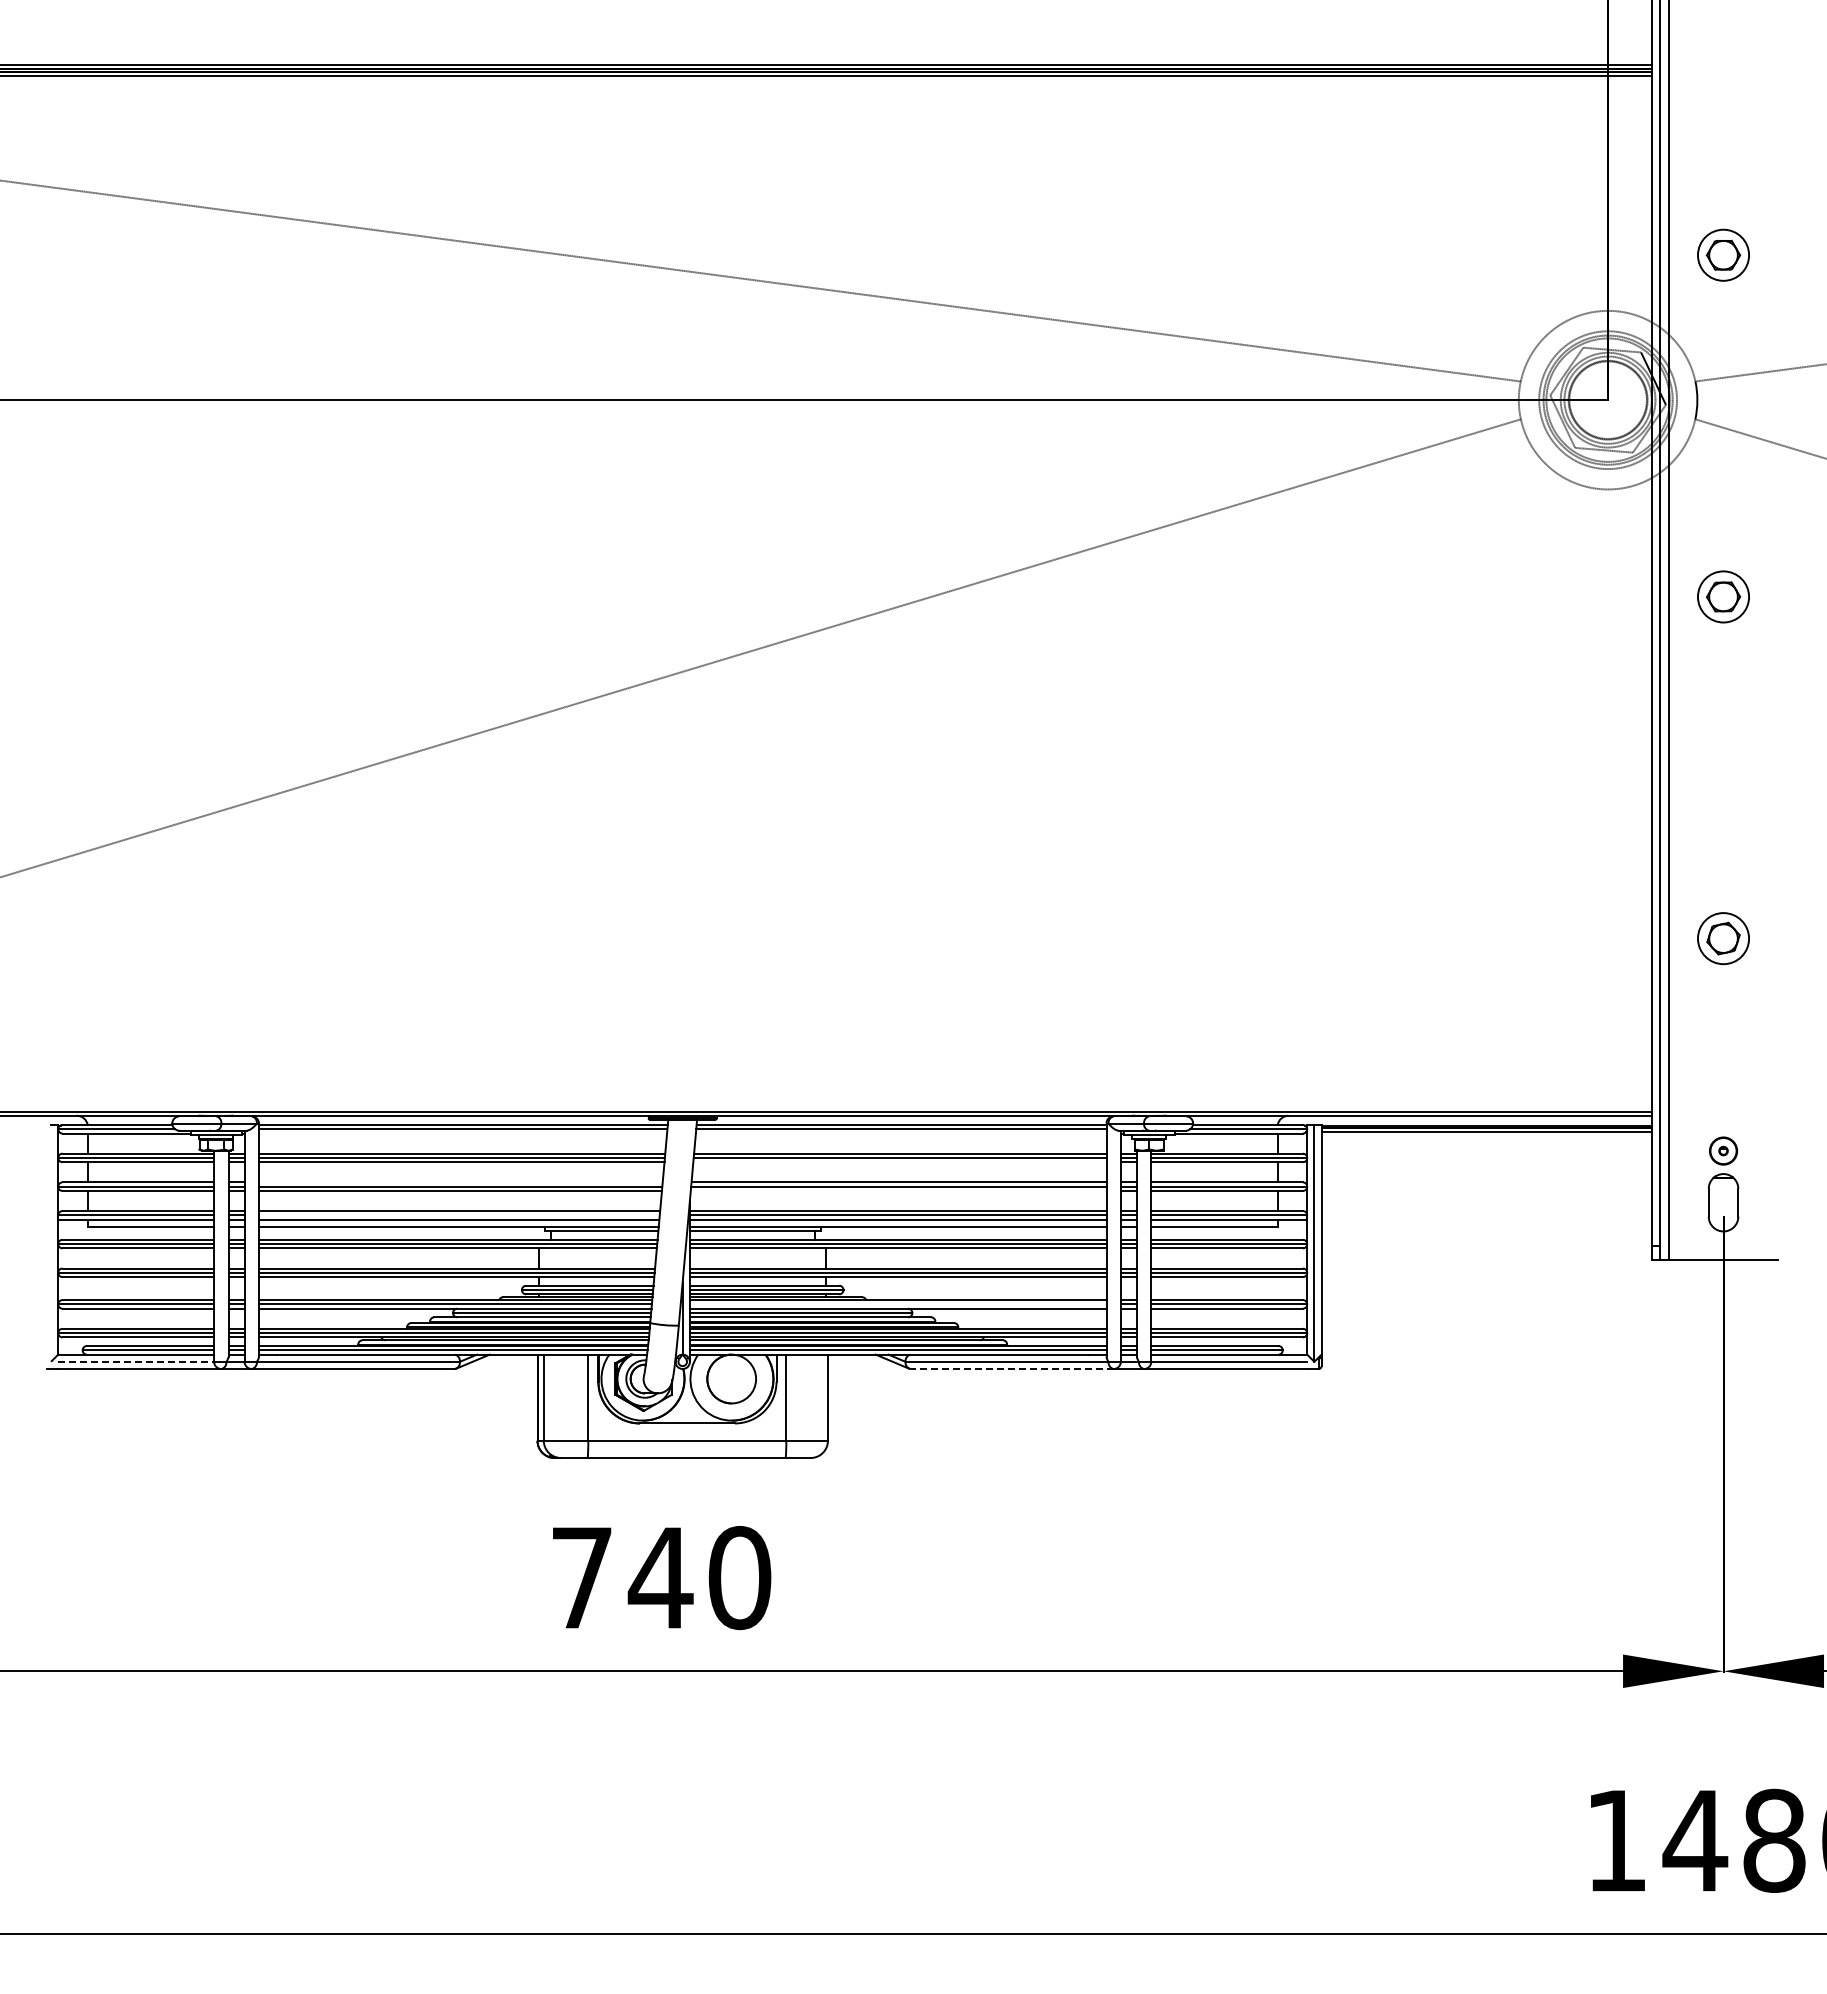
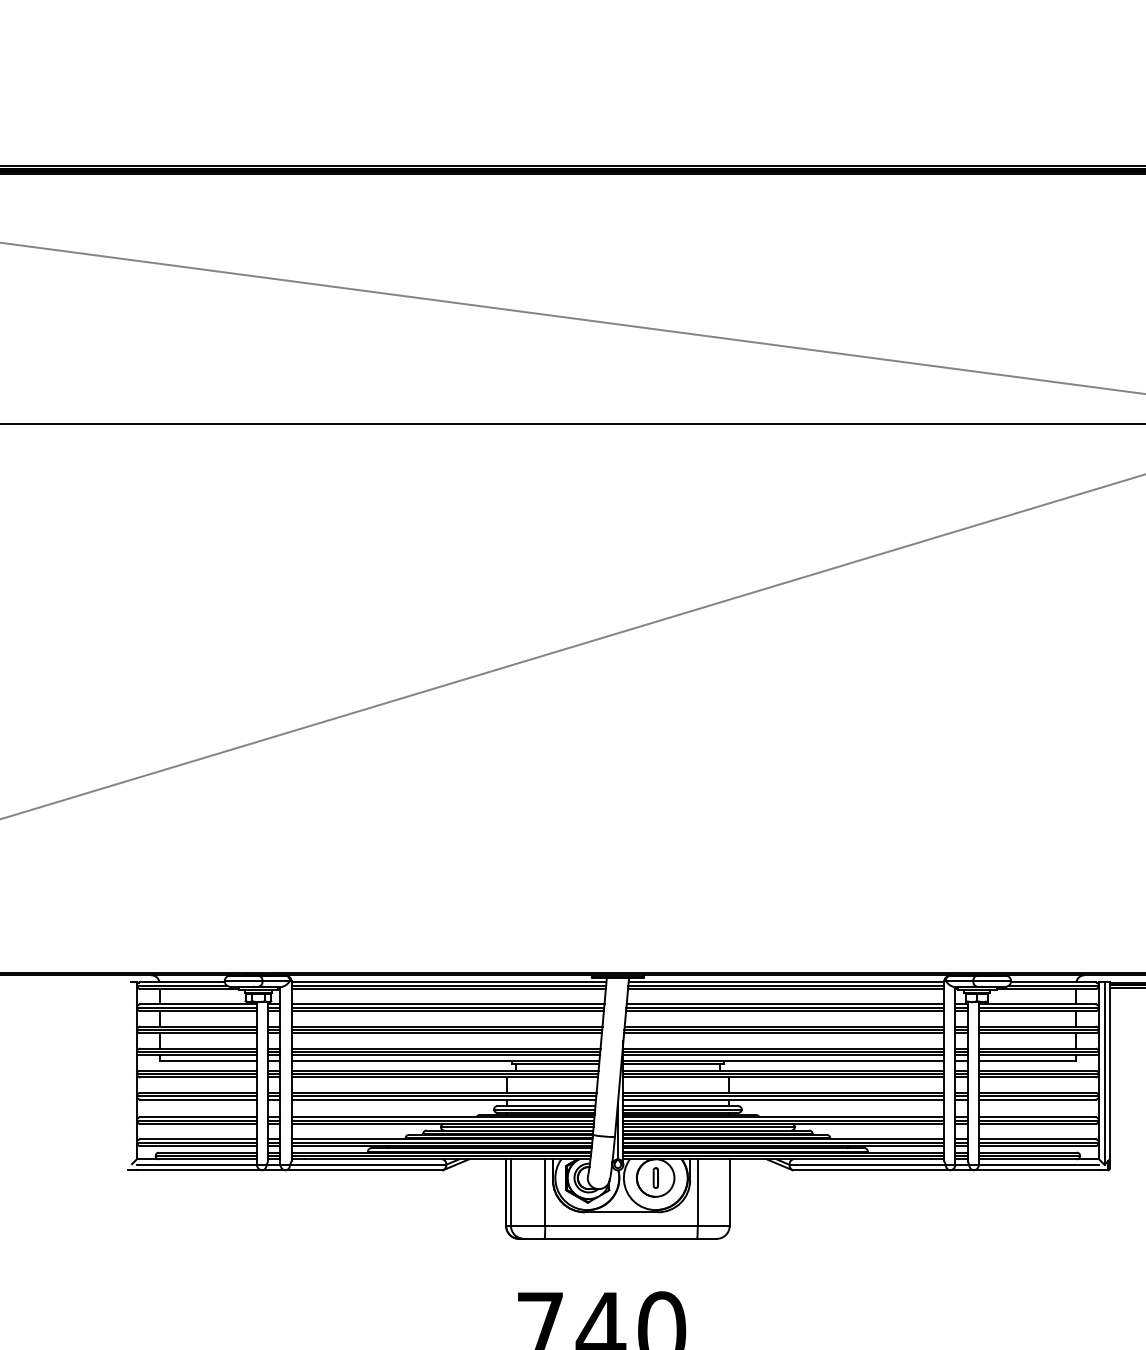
line: (462, 1133) -> (448, 988), added
line: (900, 1133) -> (785, 988), added
line: (899, 1162) -> (784, 1011), added
line: (460, 1182) -> (446, 1026), added
line: (898, 1190) -> (784, 1032), added
line: (458, 1215) -> (445, 1052), added
line: (897, 1304) -> (783, 1120), added
line: (136, 1361) -> (197, 1164), dashed -> solid
line: (1012, 1369) -> (871, 1170), dashed -> solid
part: (731, 1378) -> (655, 1177), added

